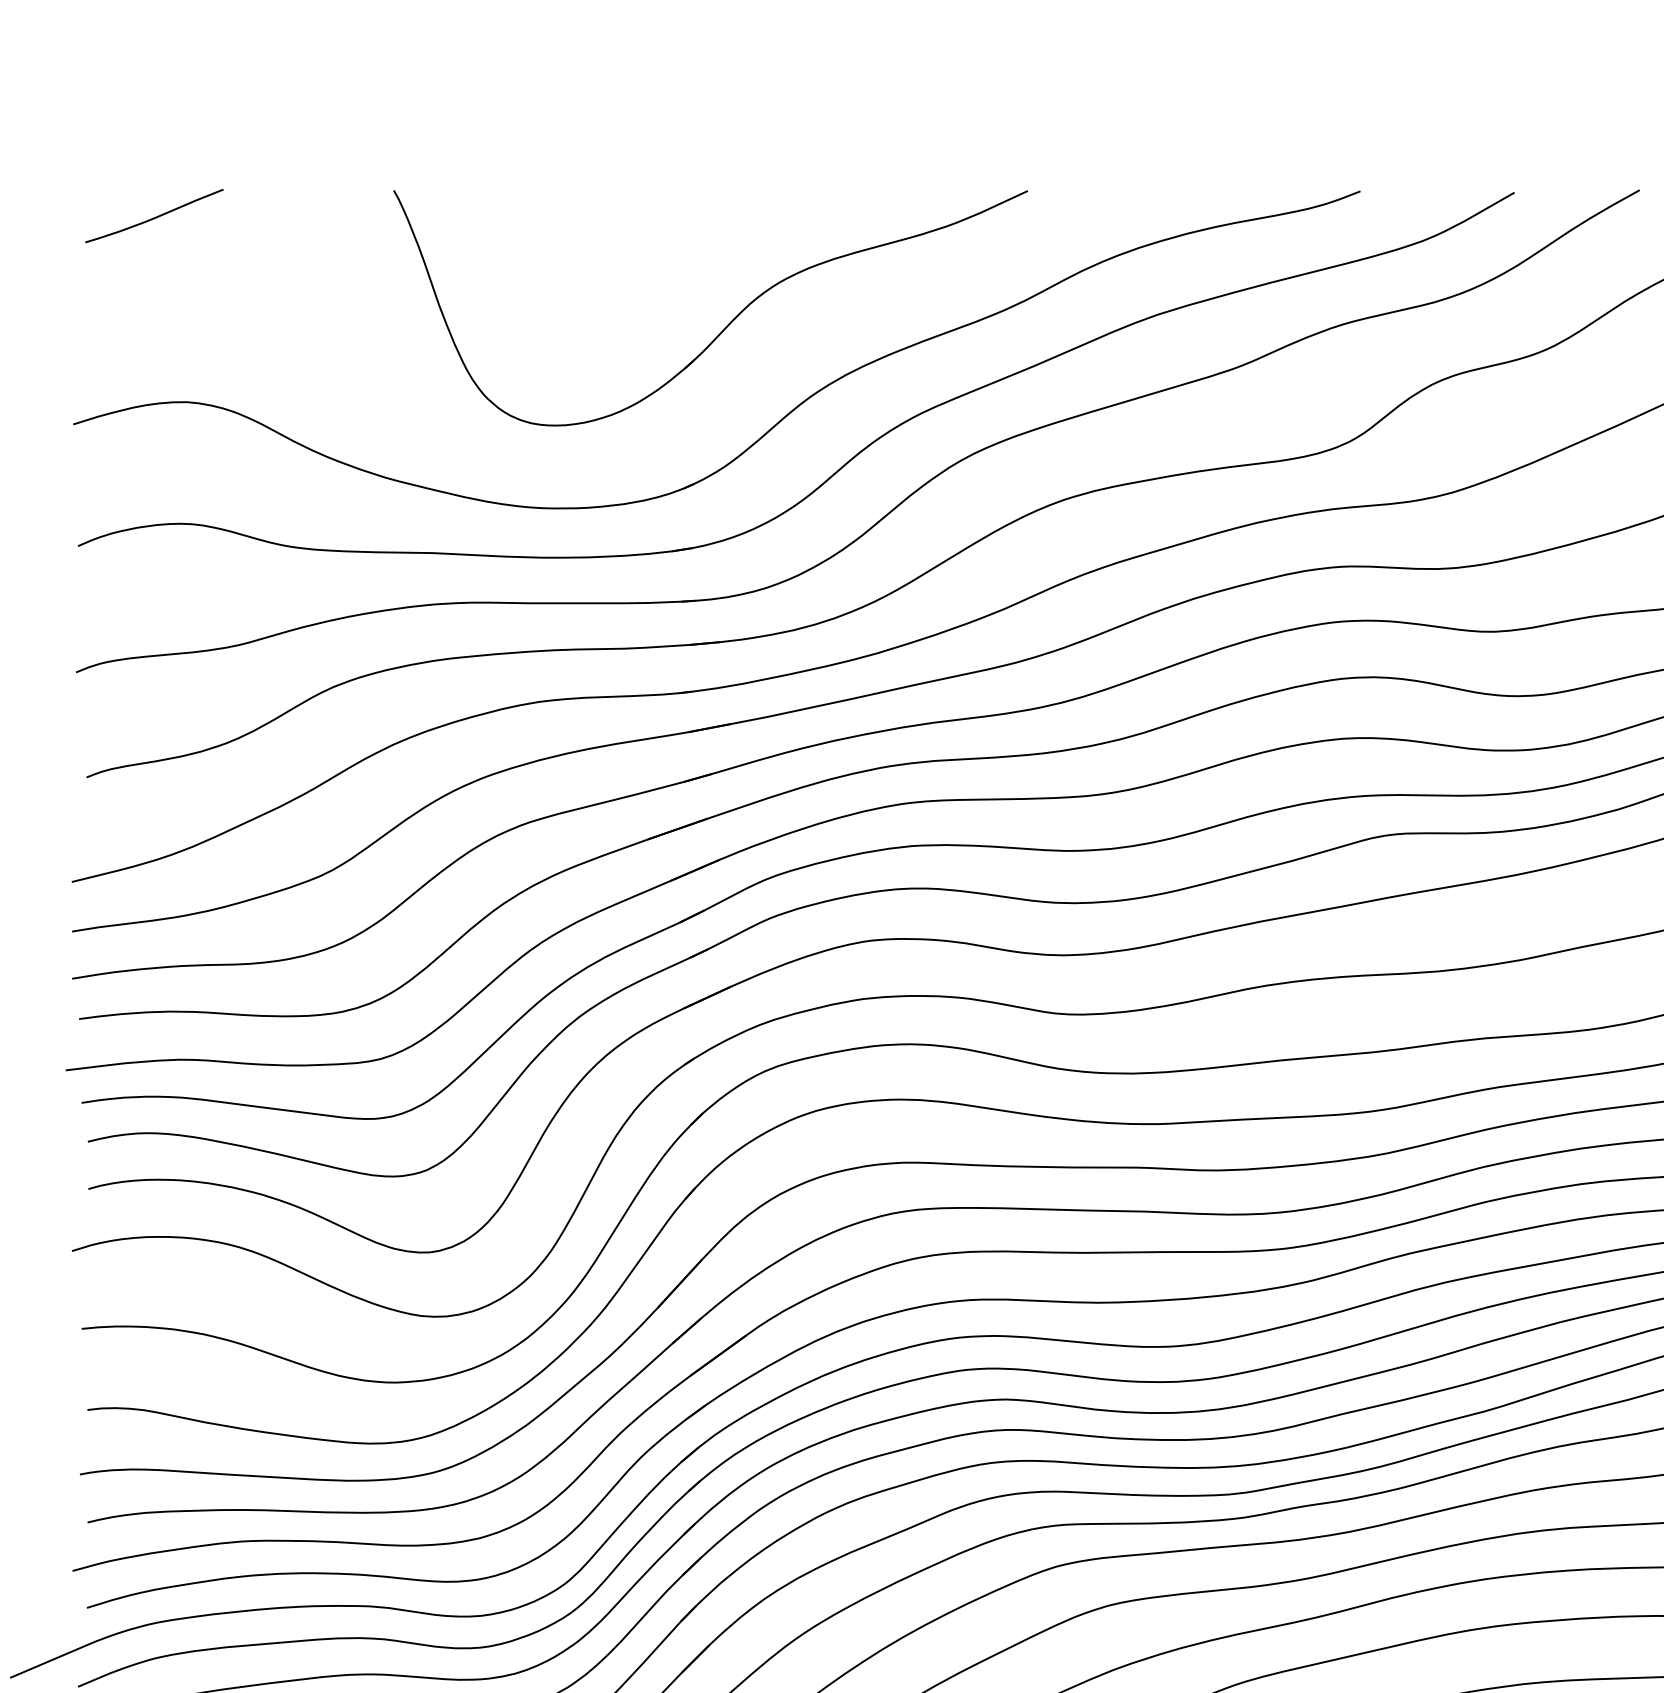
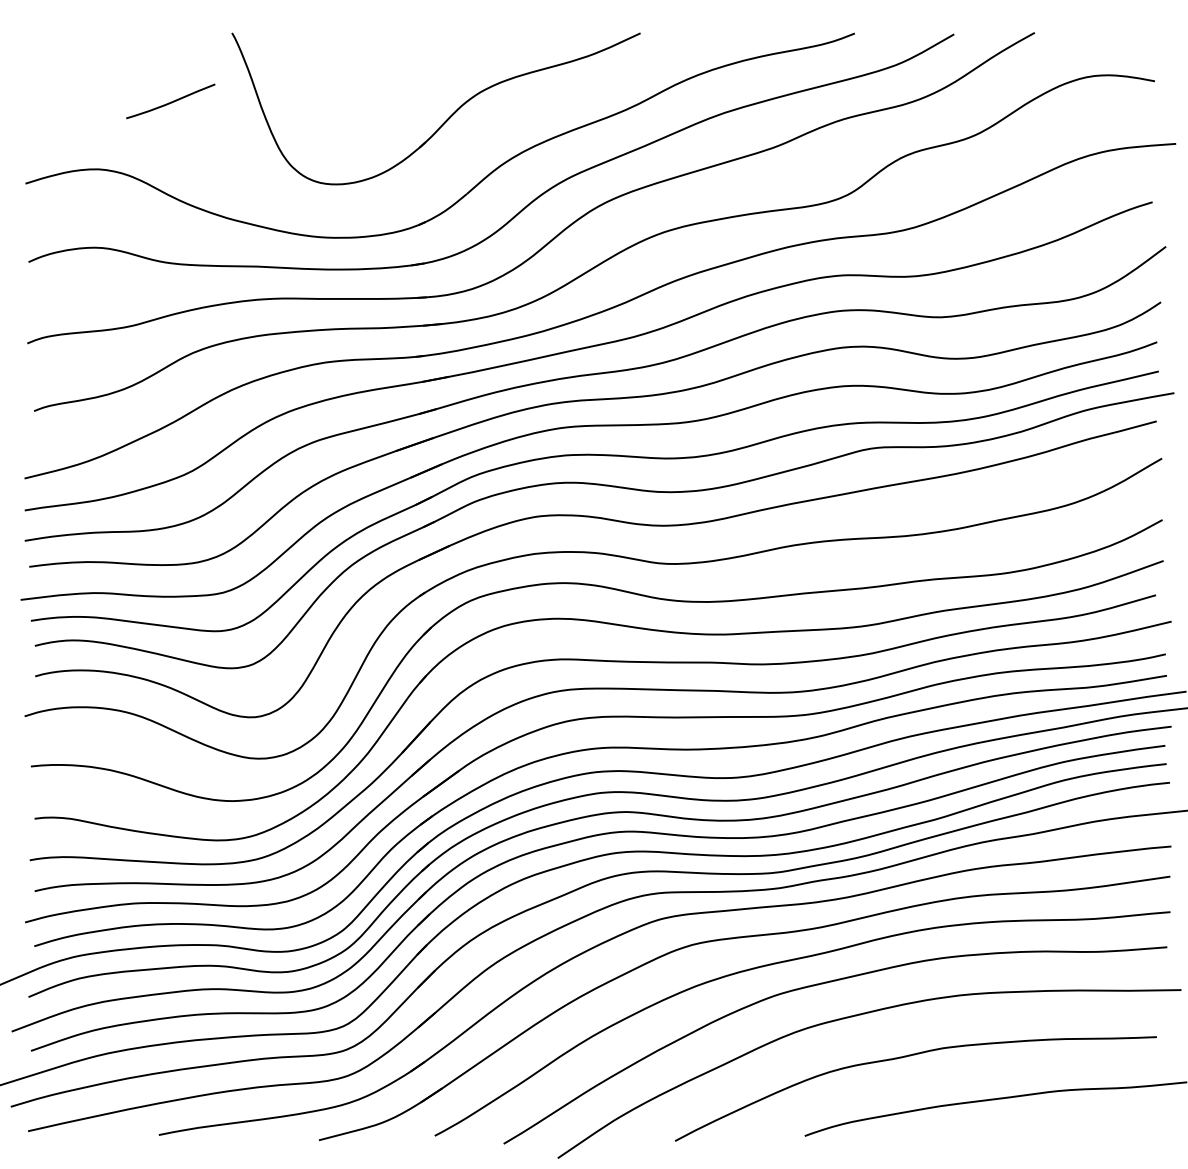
curve: (155, 216) -> (171, 101), moved

